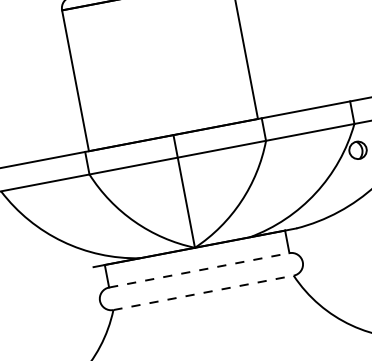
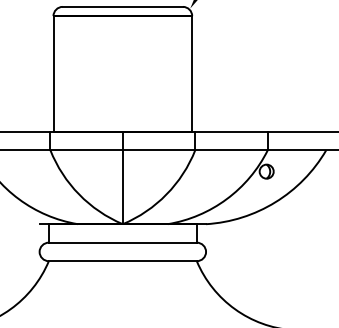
line: (198, 270) -> (122, 242), dashed -> solid
line: (203, 293) -> (122, 261), dashed -> solid

